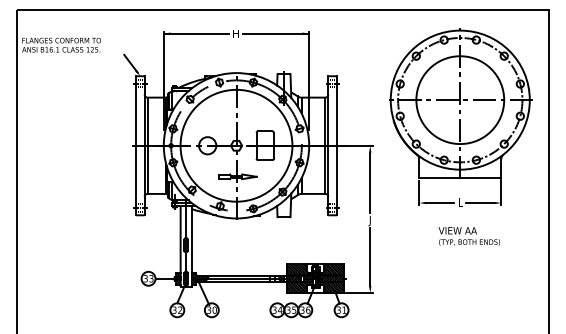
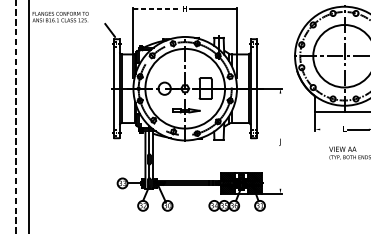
line: (196, 33) -> (156, 8), solid -> dashed
line: (370, 182) -> (280, 114), removed
line: (439, 203) -> (329, 129), removed
line: (370, 256) -> (280, 167), removed

